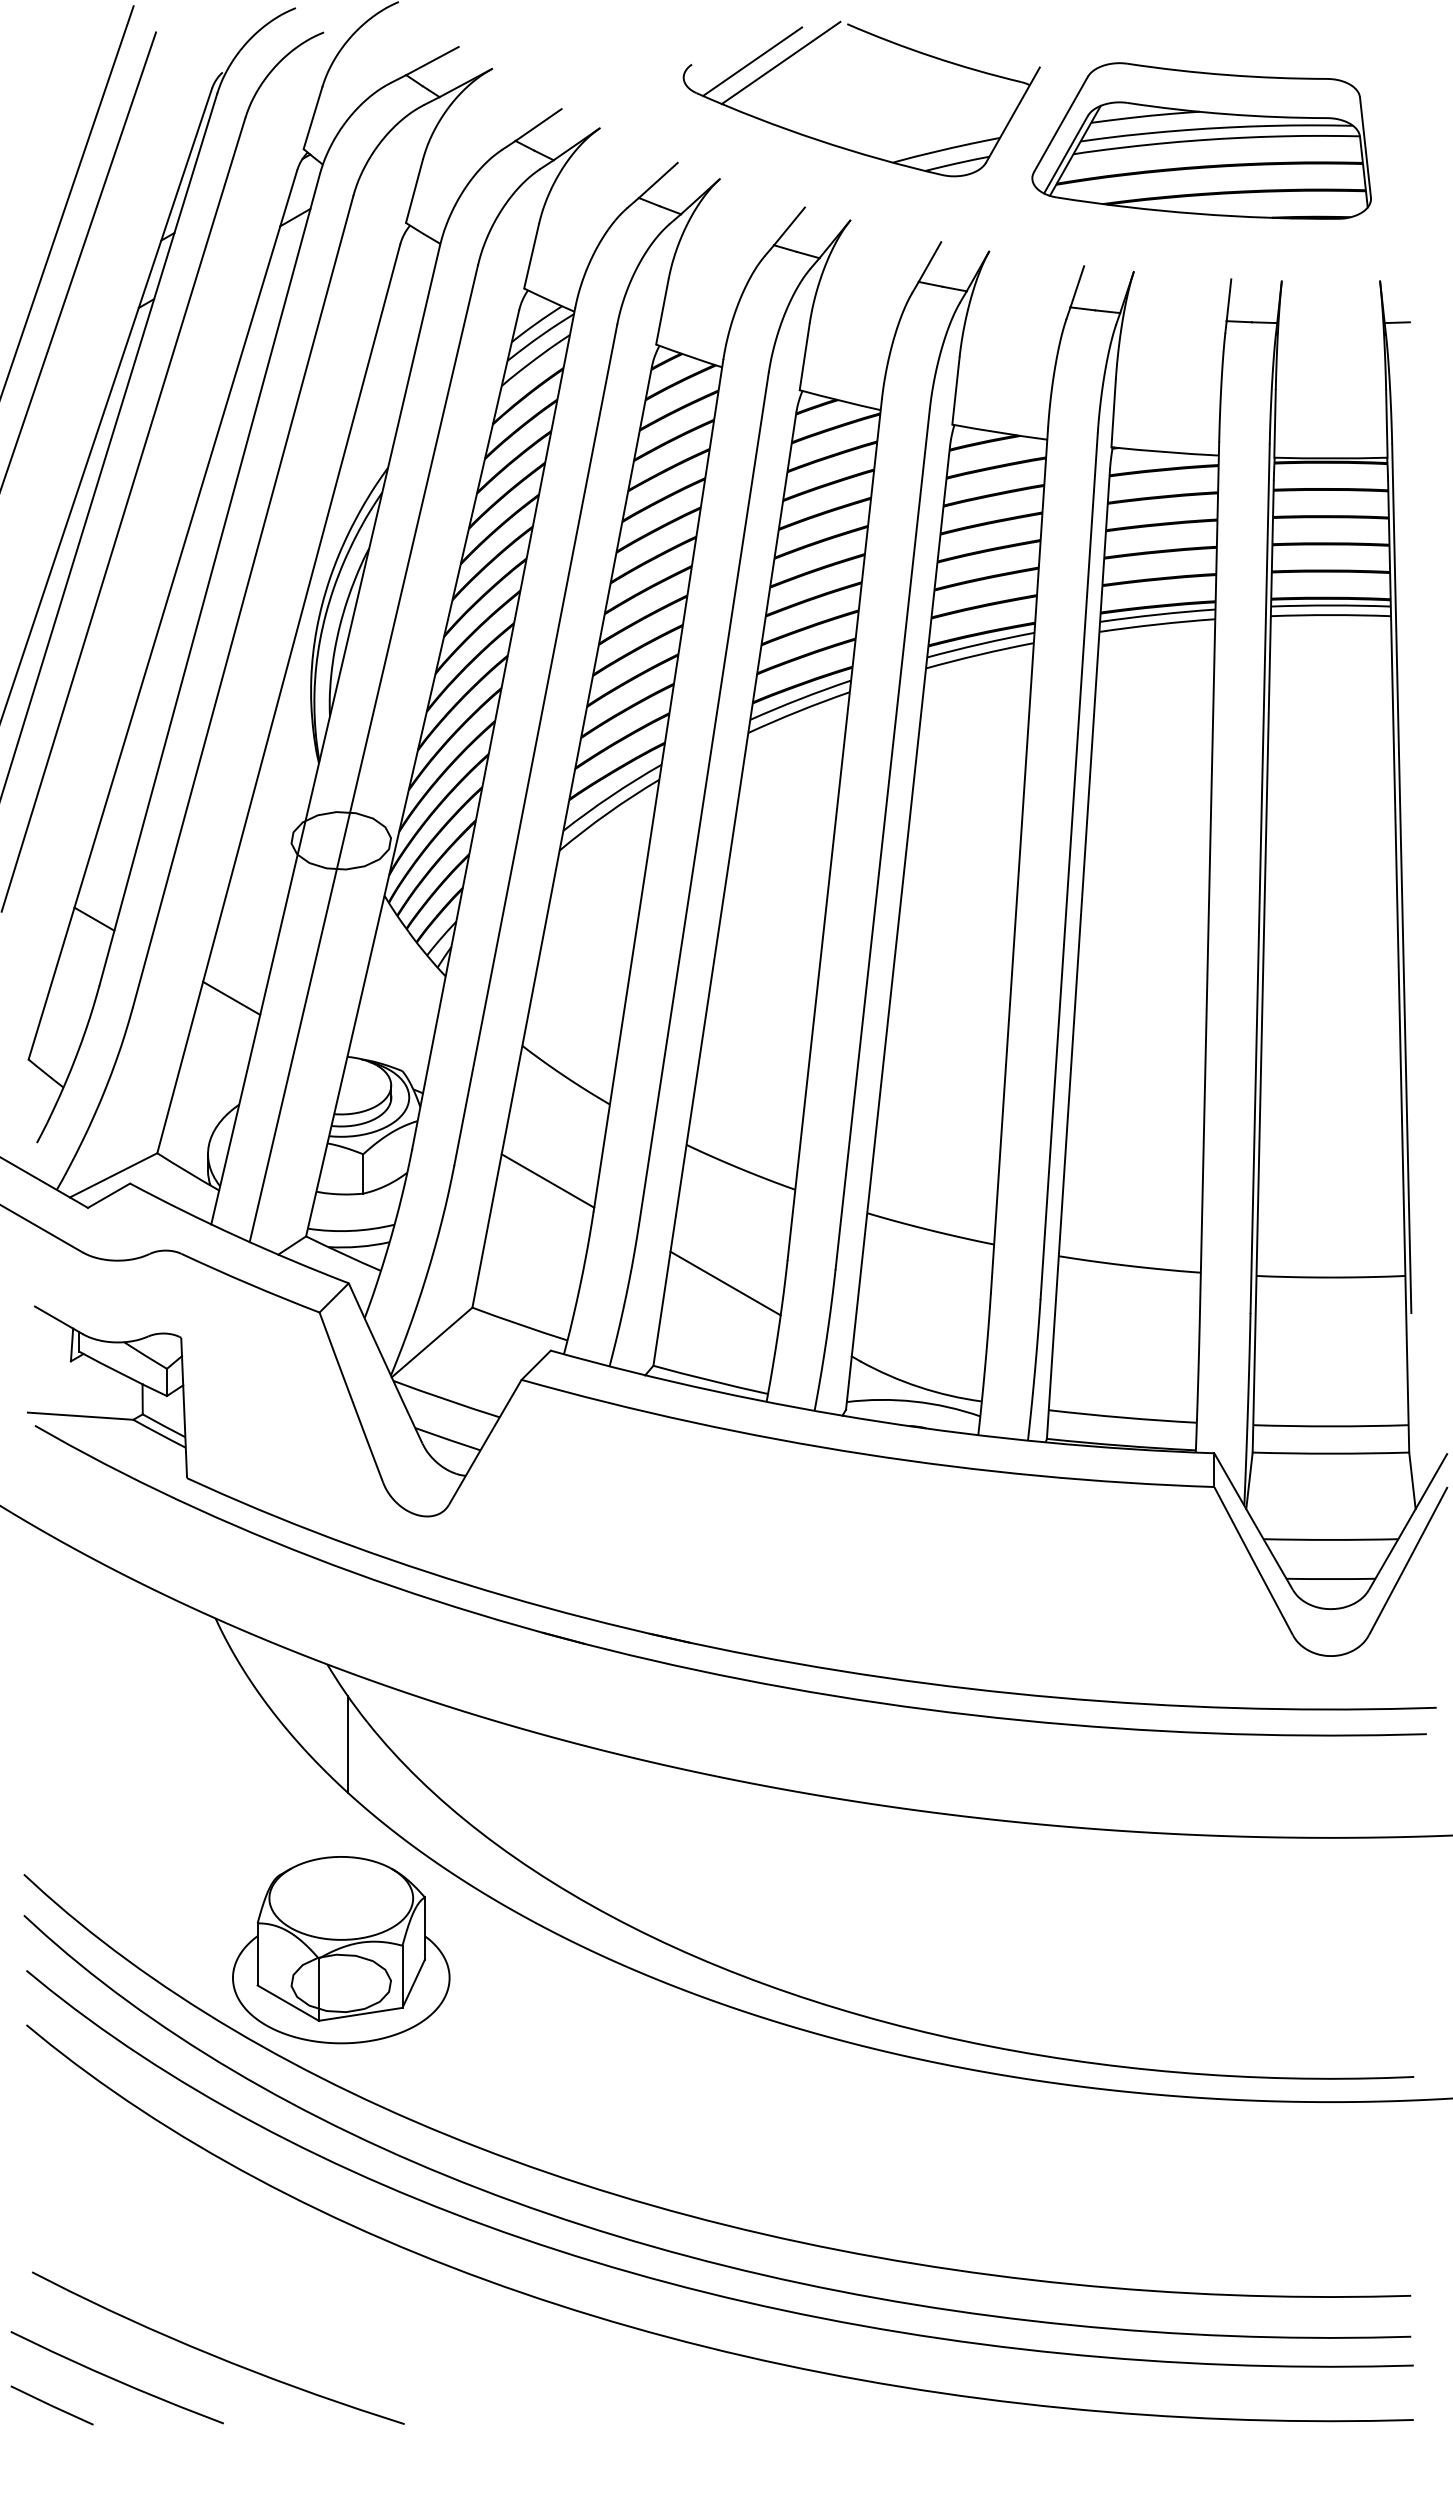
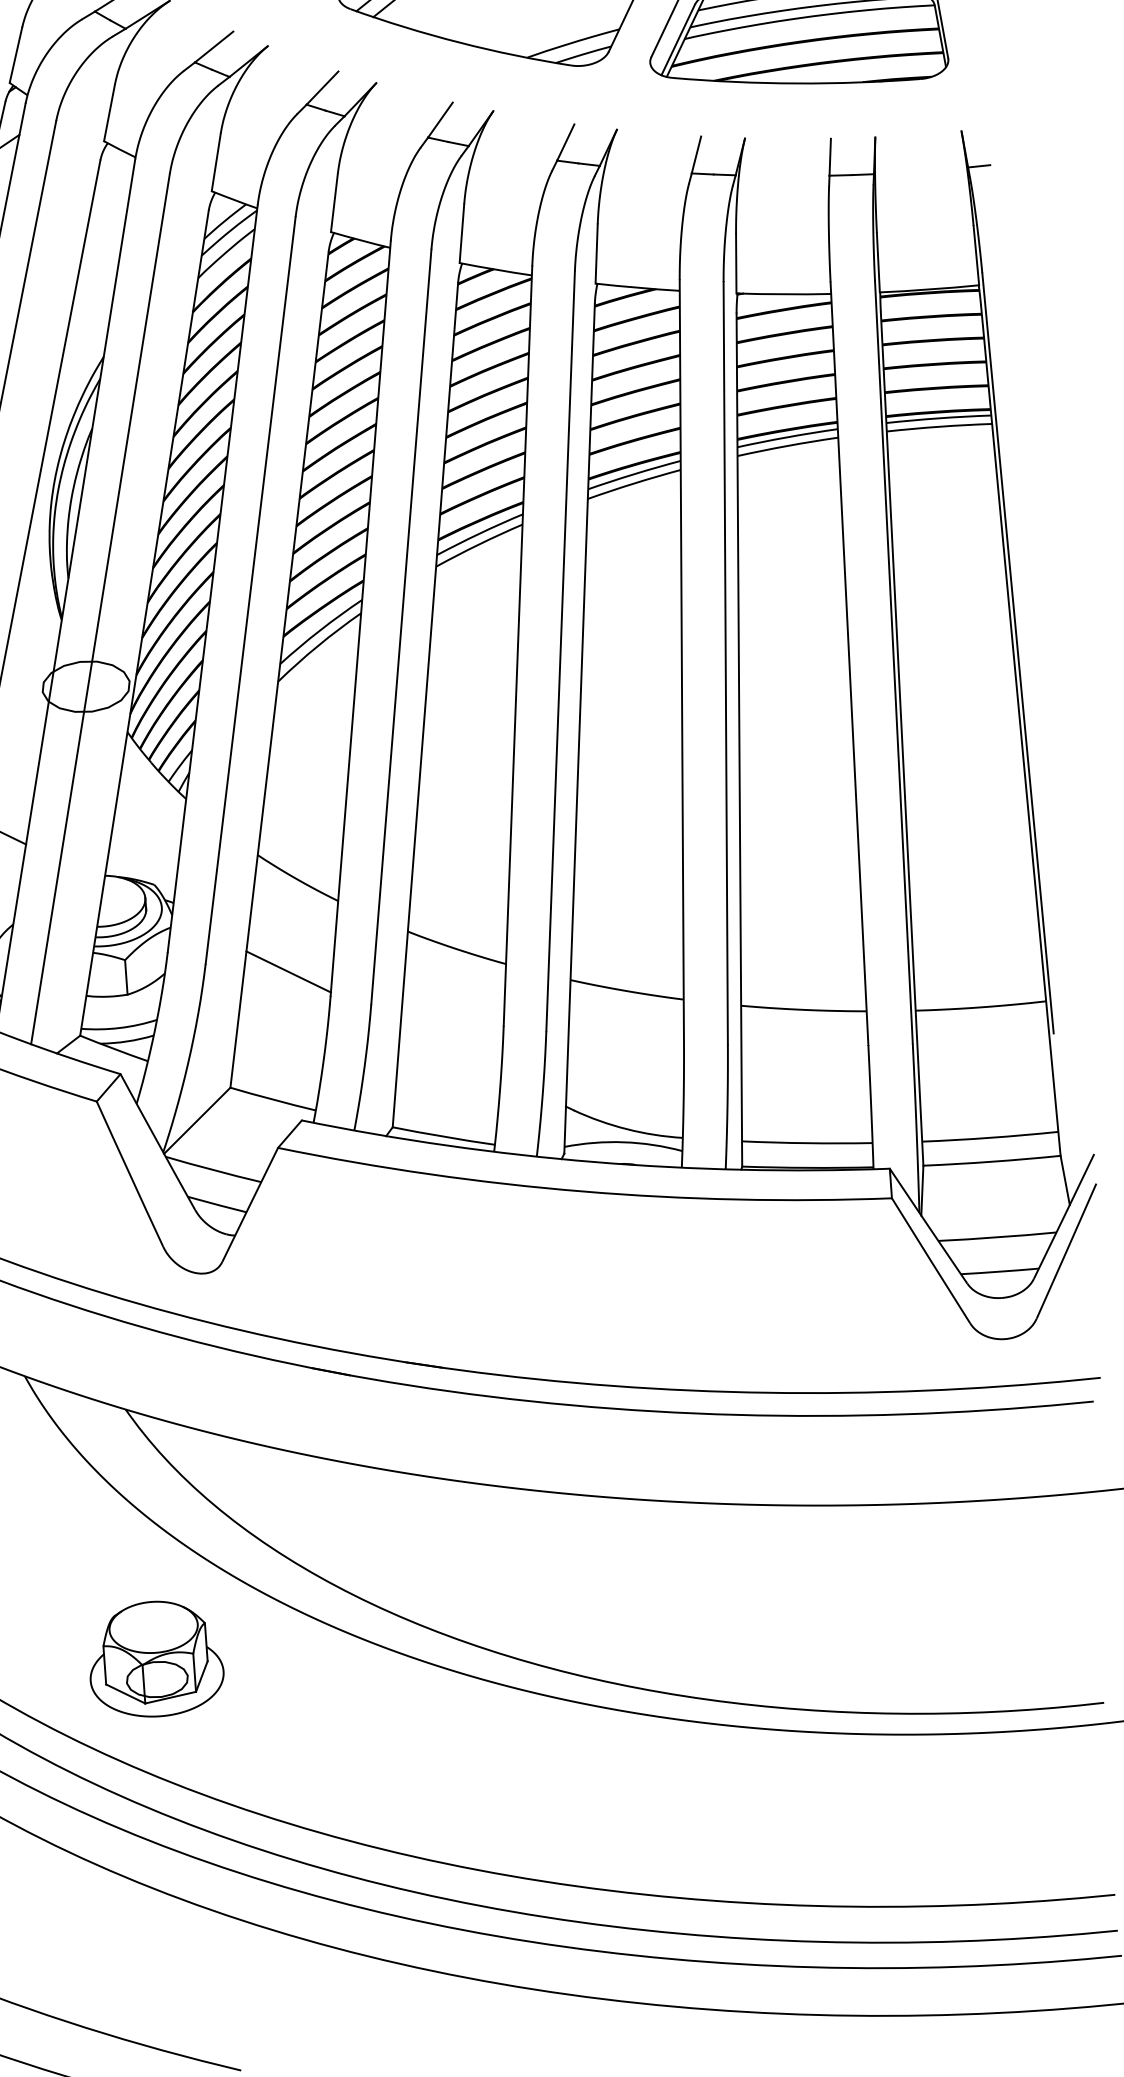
line: (725, 1283) -> (450, 1050), removed
line: (347, 1744) -> (148, 1478), removed
part: (341, 1950) -> (156, 1659), size x0.7

